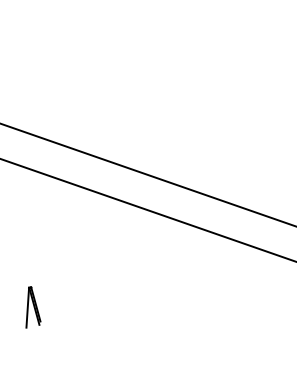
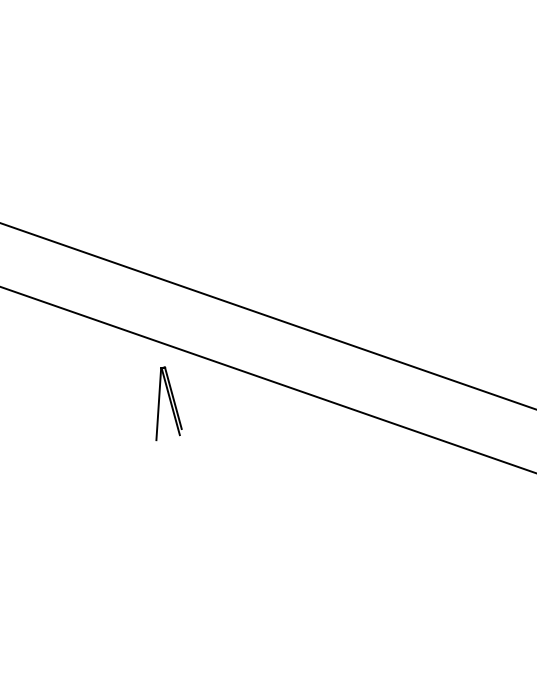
part: (33, 307) -> (169, 403), moved

